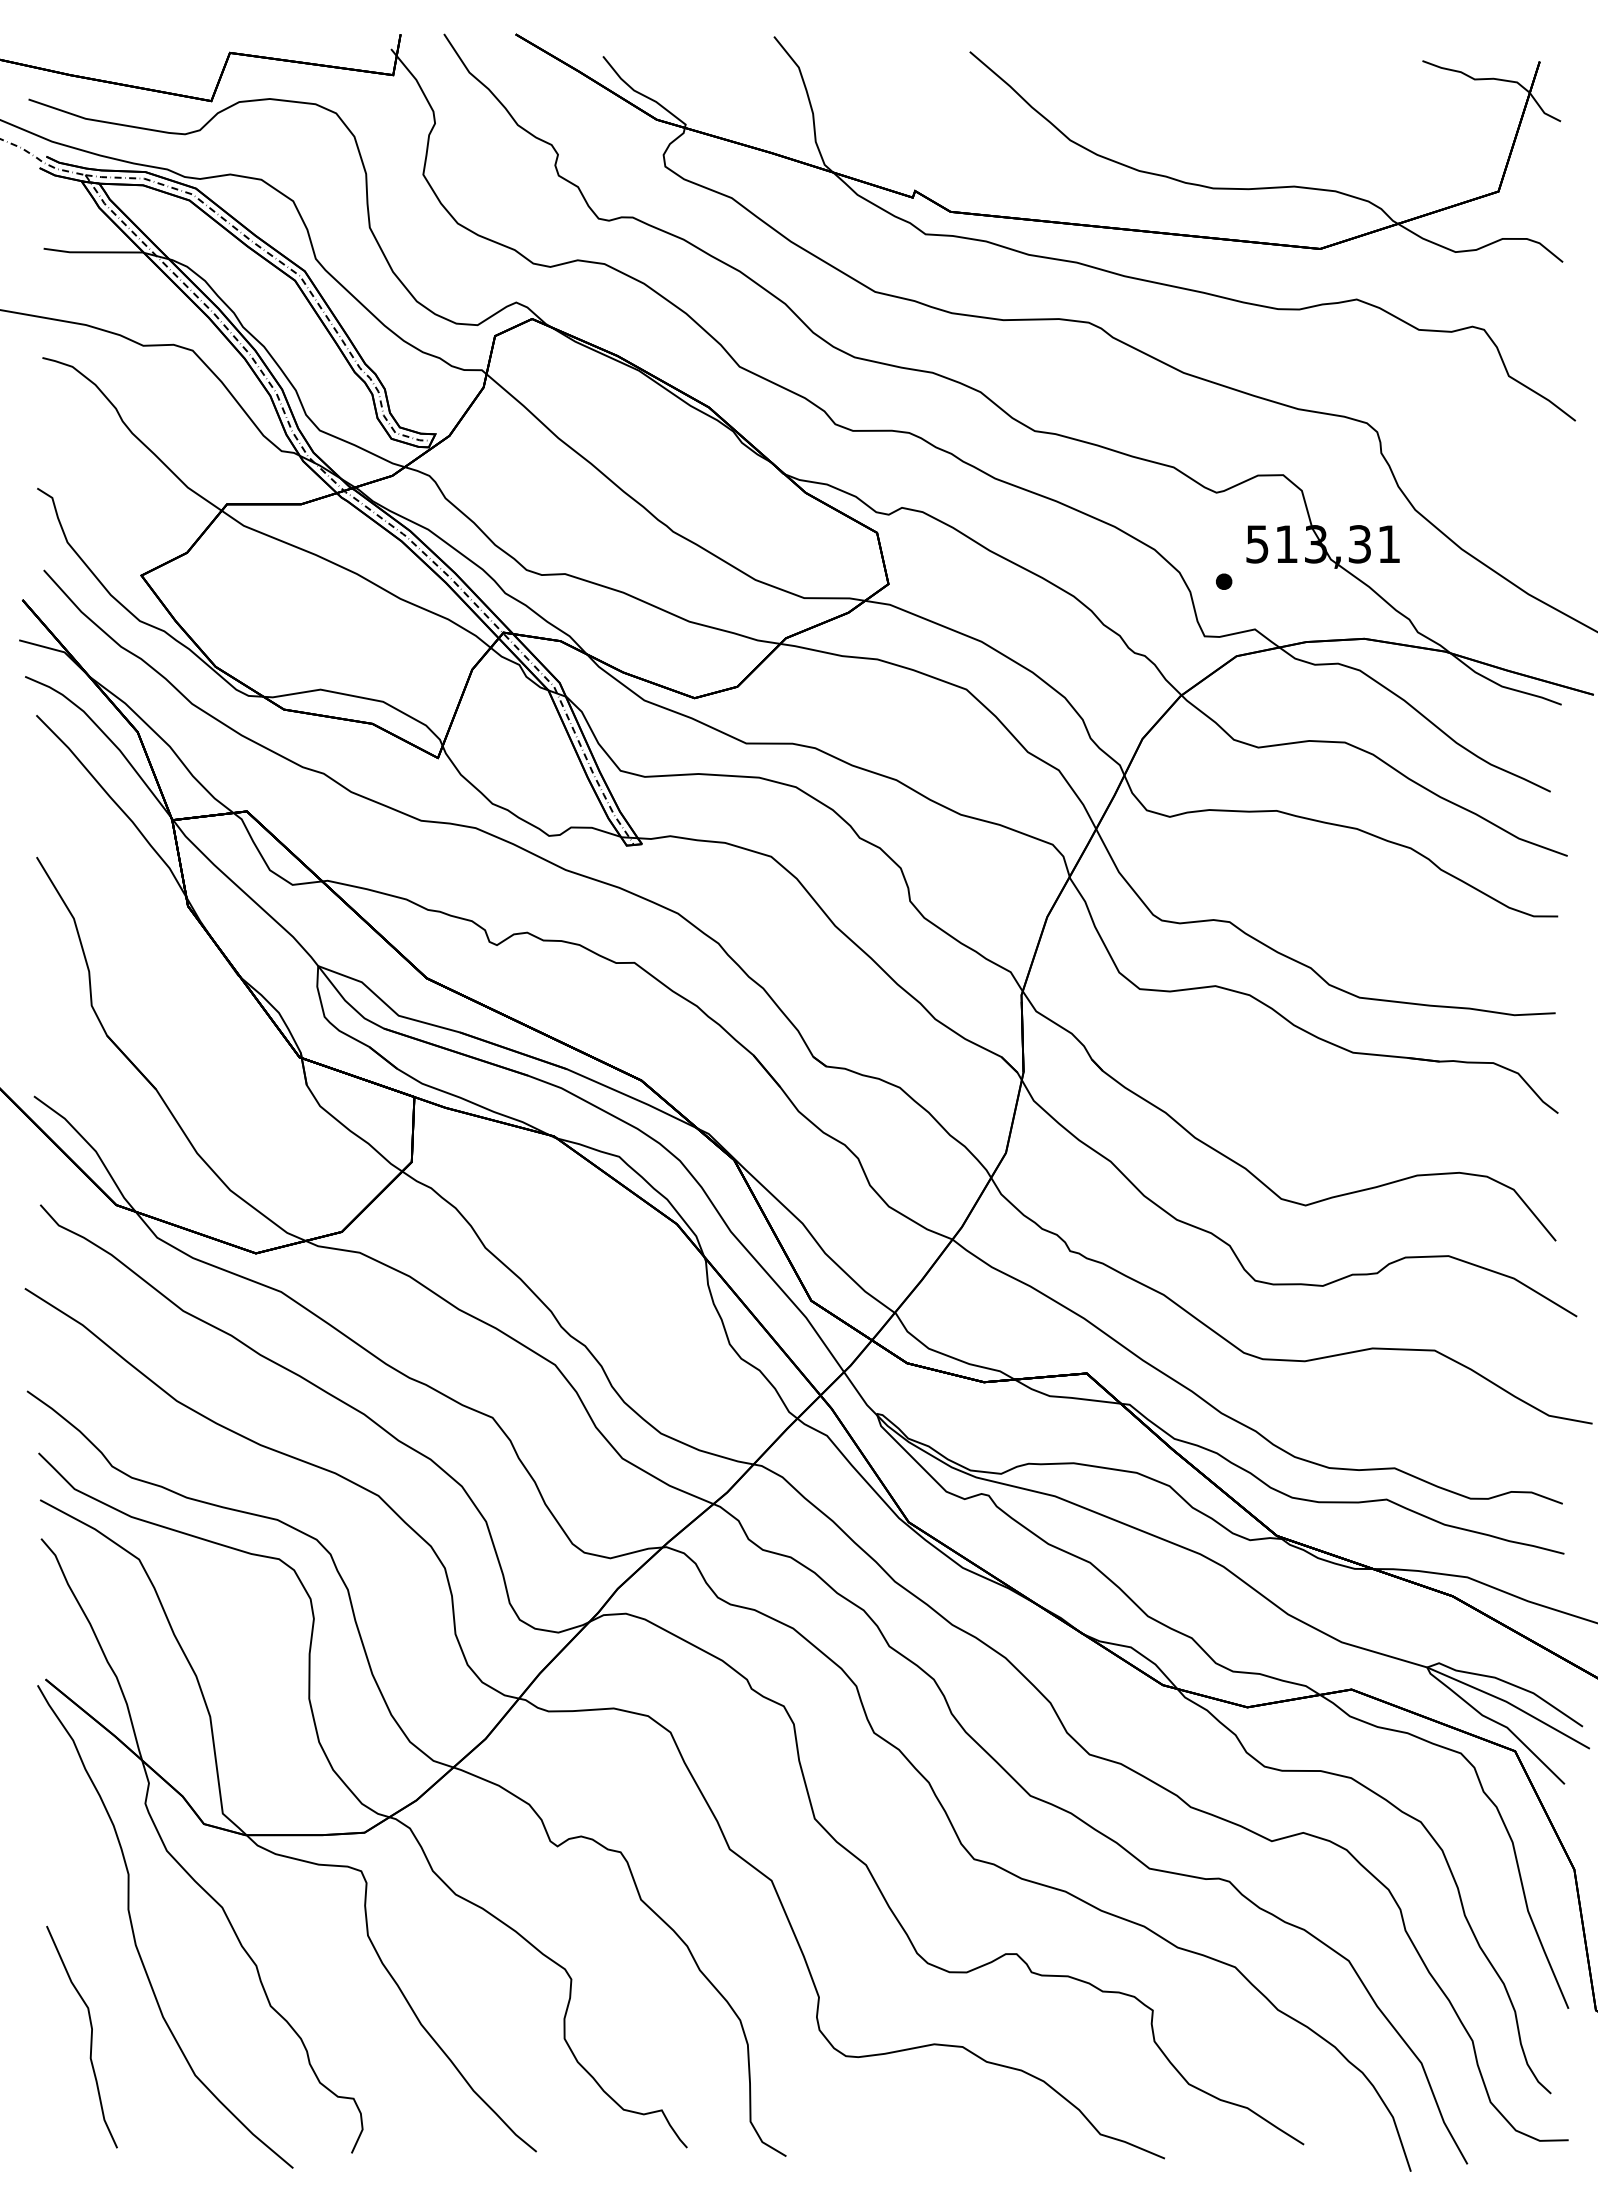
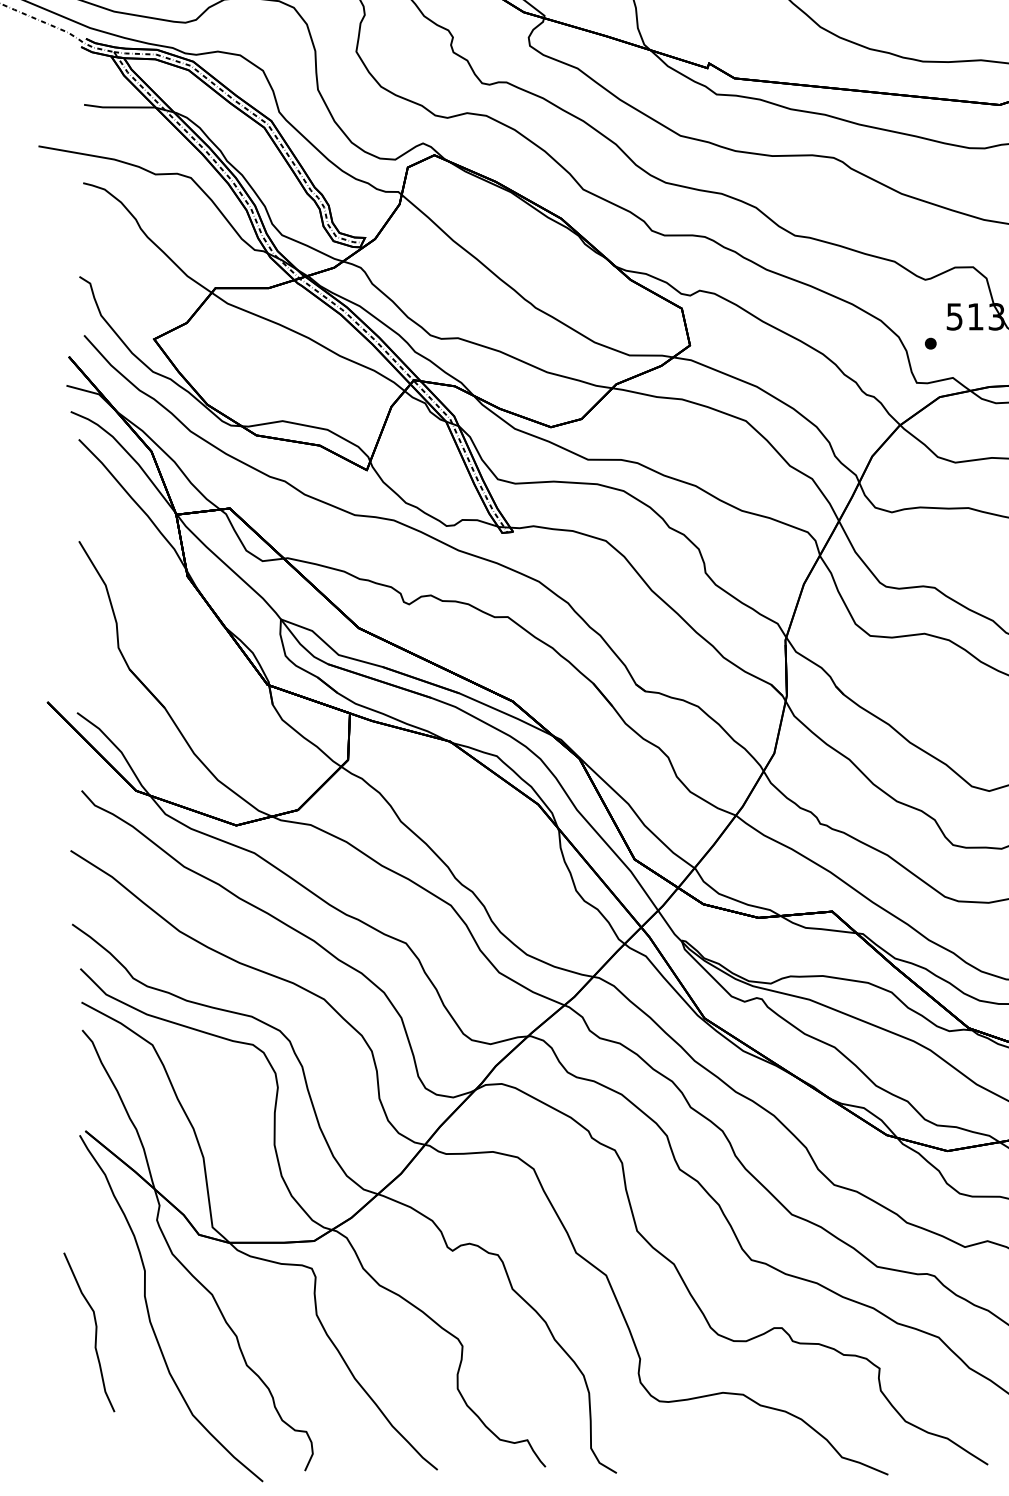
curve: (90, 2037) -> (95, 1332), moved

